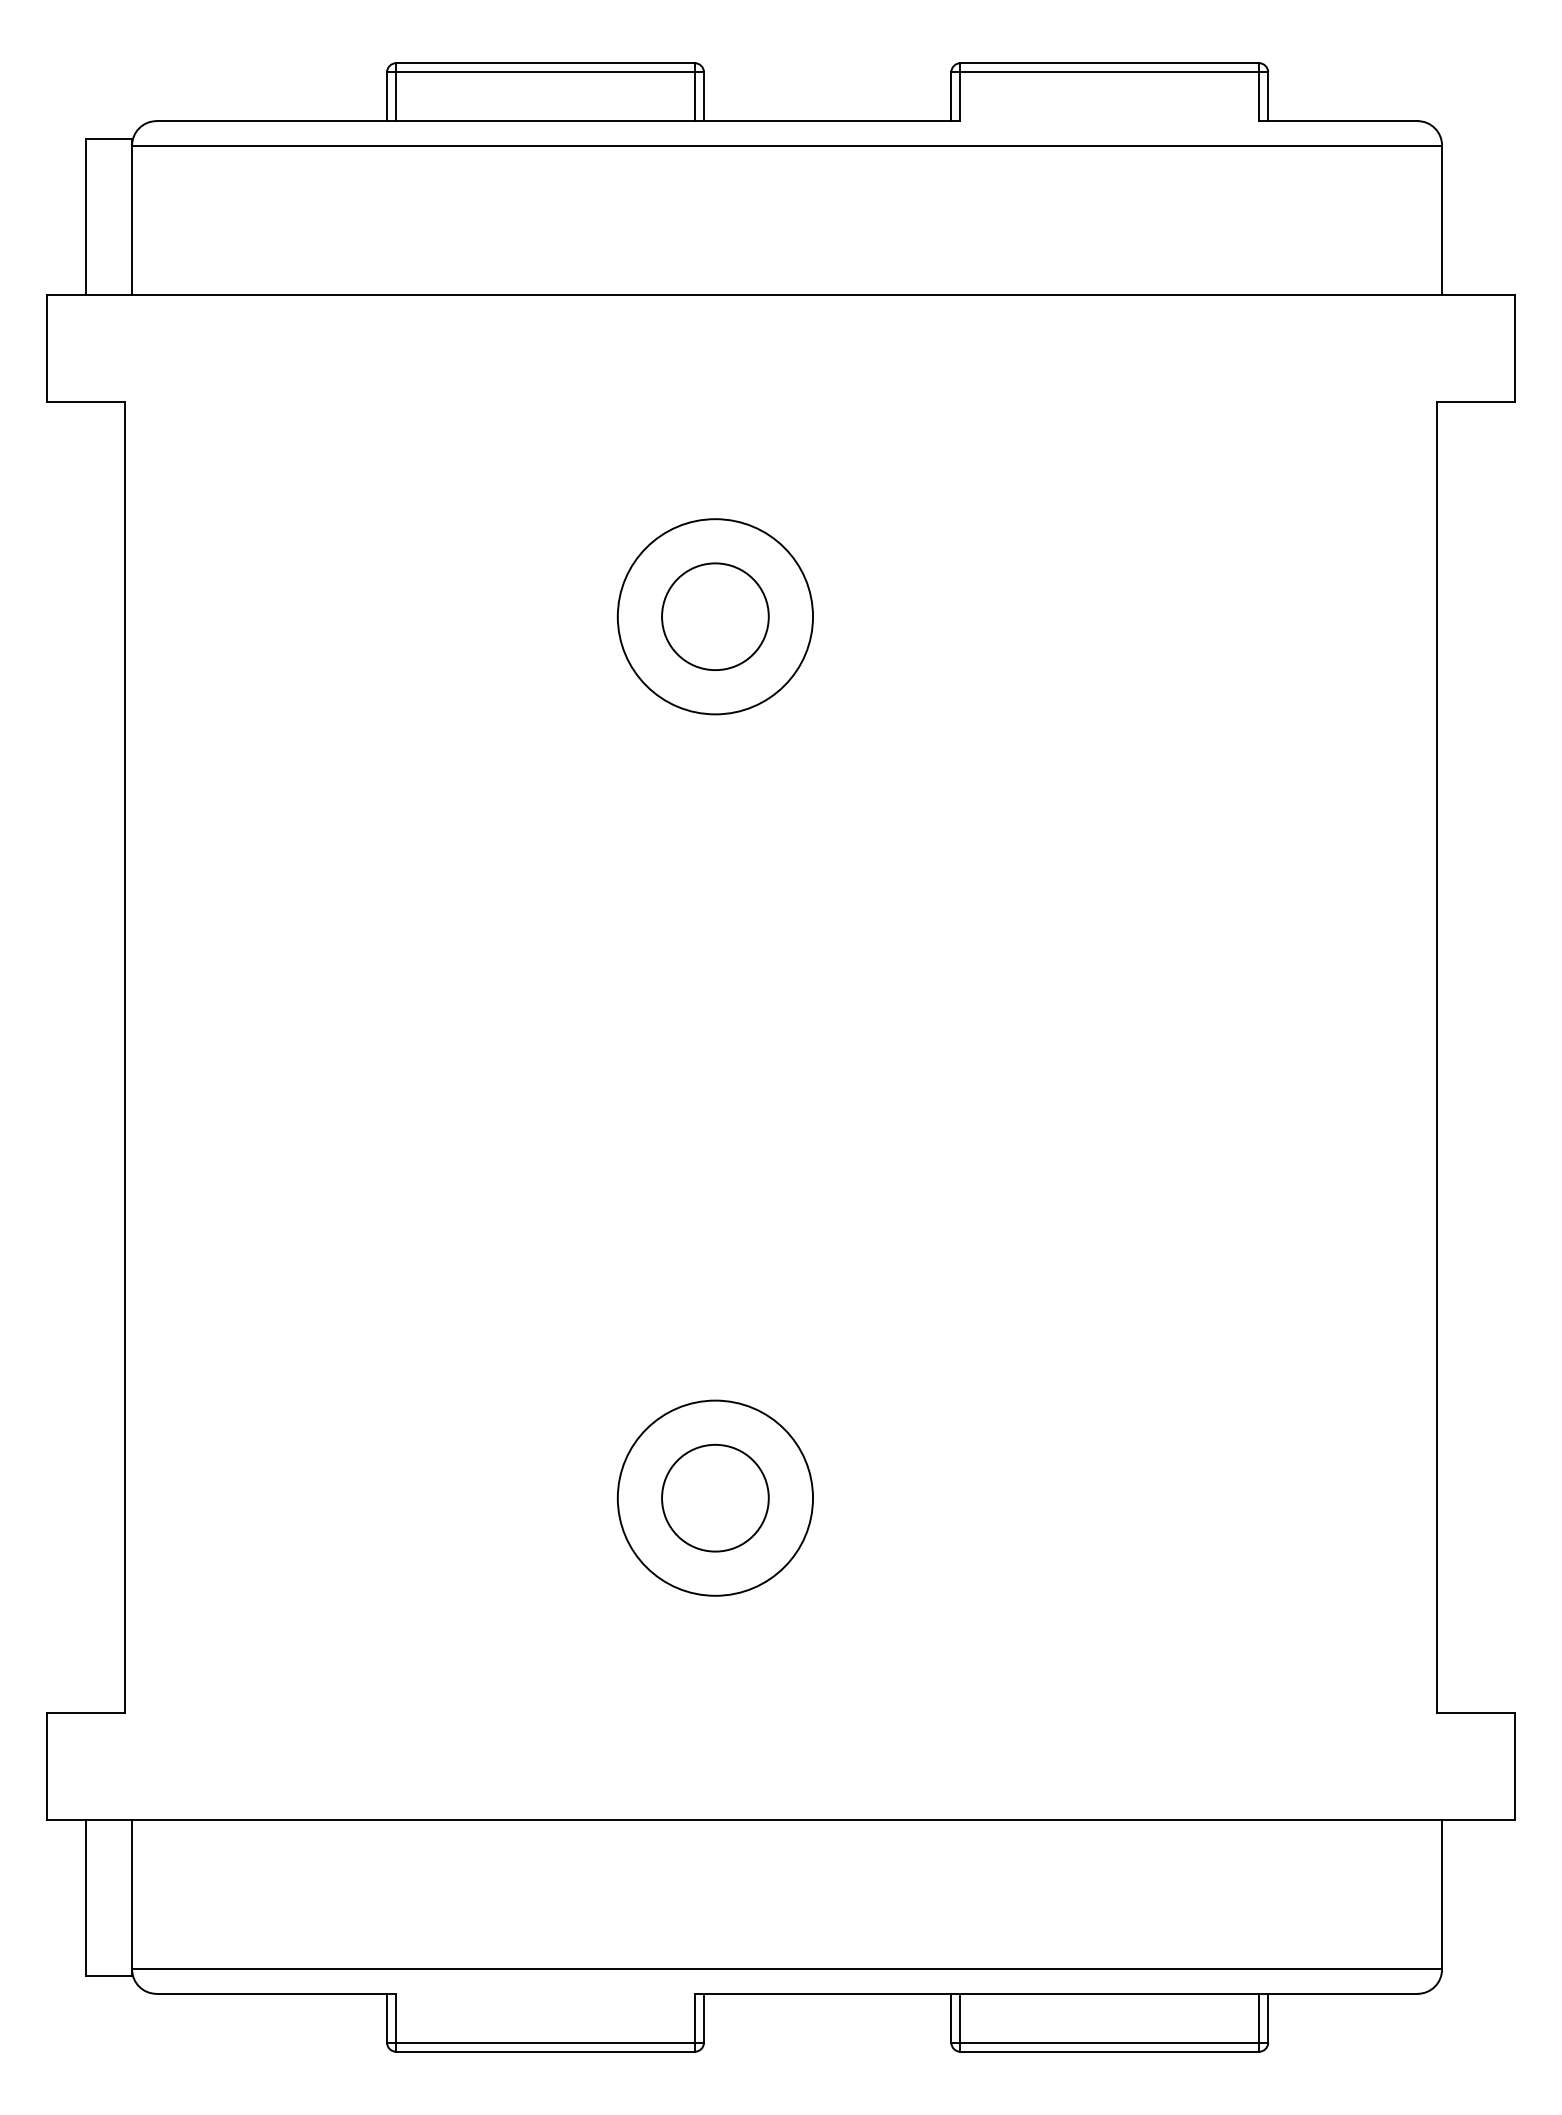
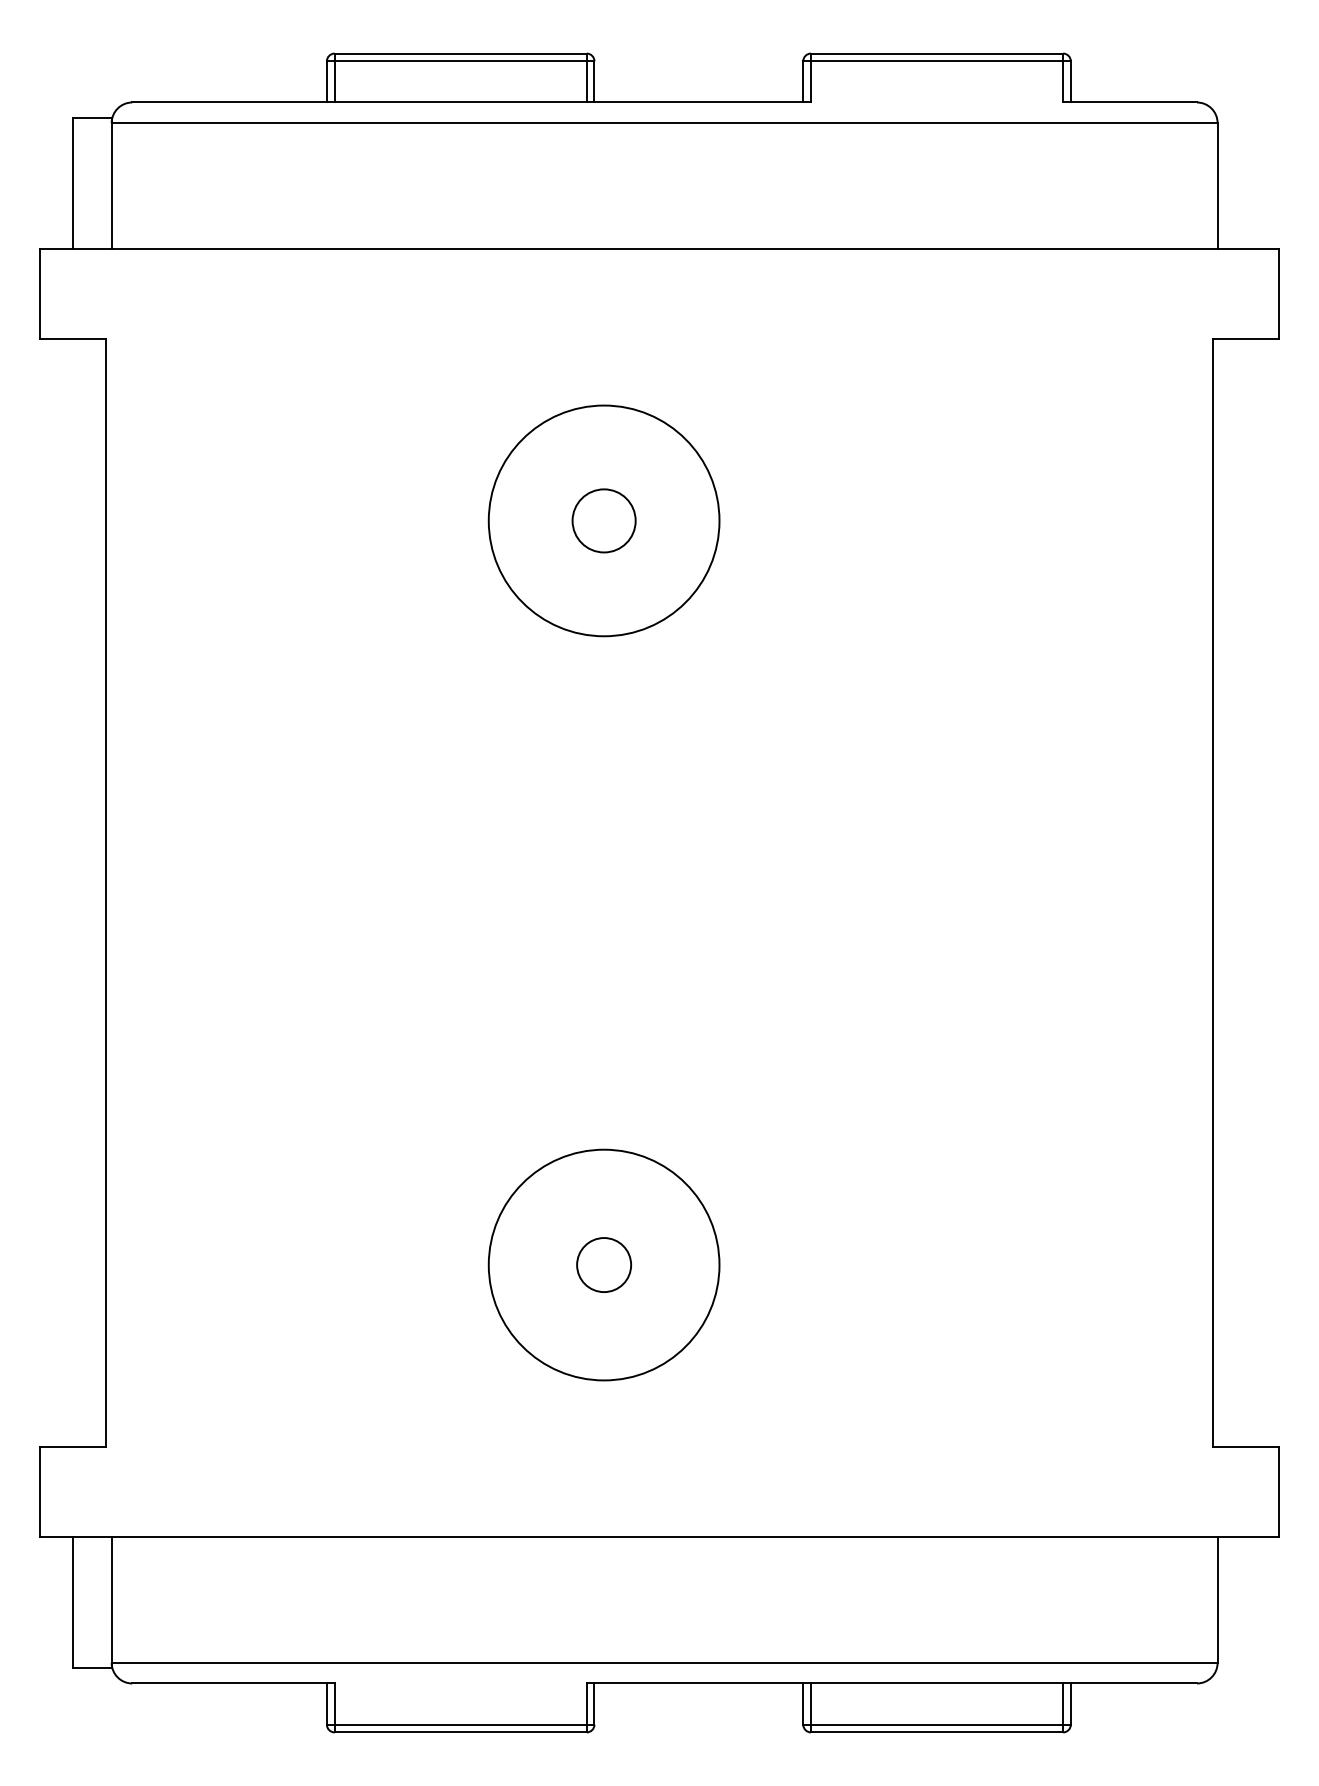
circle: (714, 616) -> (603, 520), size x1.4
circle: (715, 616) -> (604, 520), size x0.7
circle: (714, 1497) -> (603, 1264), size x1.4
circle: (715, 1498) -> (604, 1265), size x0.6

